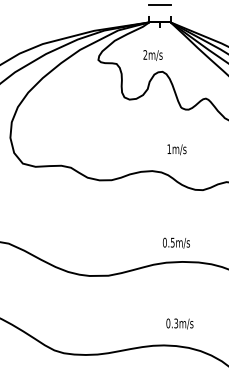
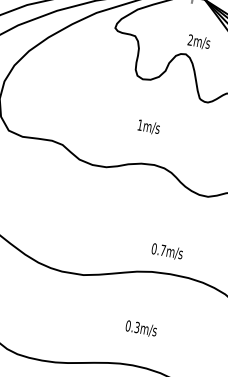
text: (152, 55) -> (198, 42), moved
text: (176, 149) -> (148, 126), moved
text: (172, 242) -> (162, 250), 0.5m/s -> 0.7m/s
text: (179, 323) -> (140, 328), moved

